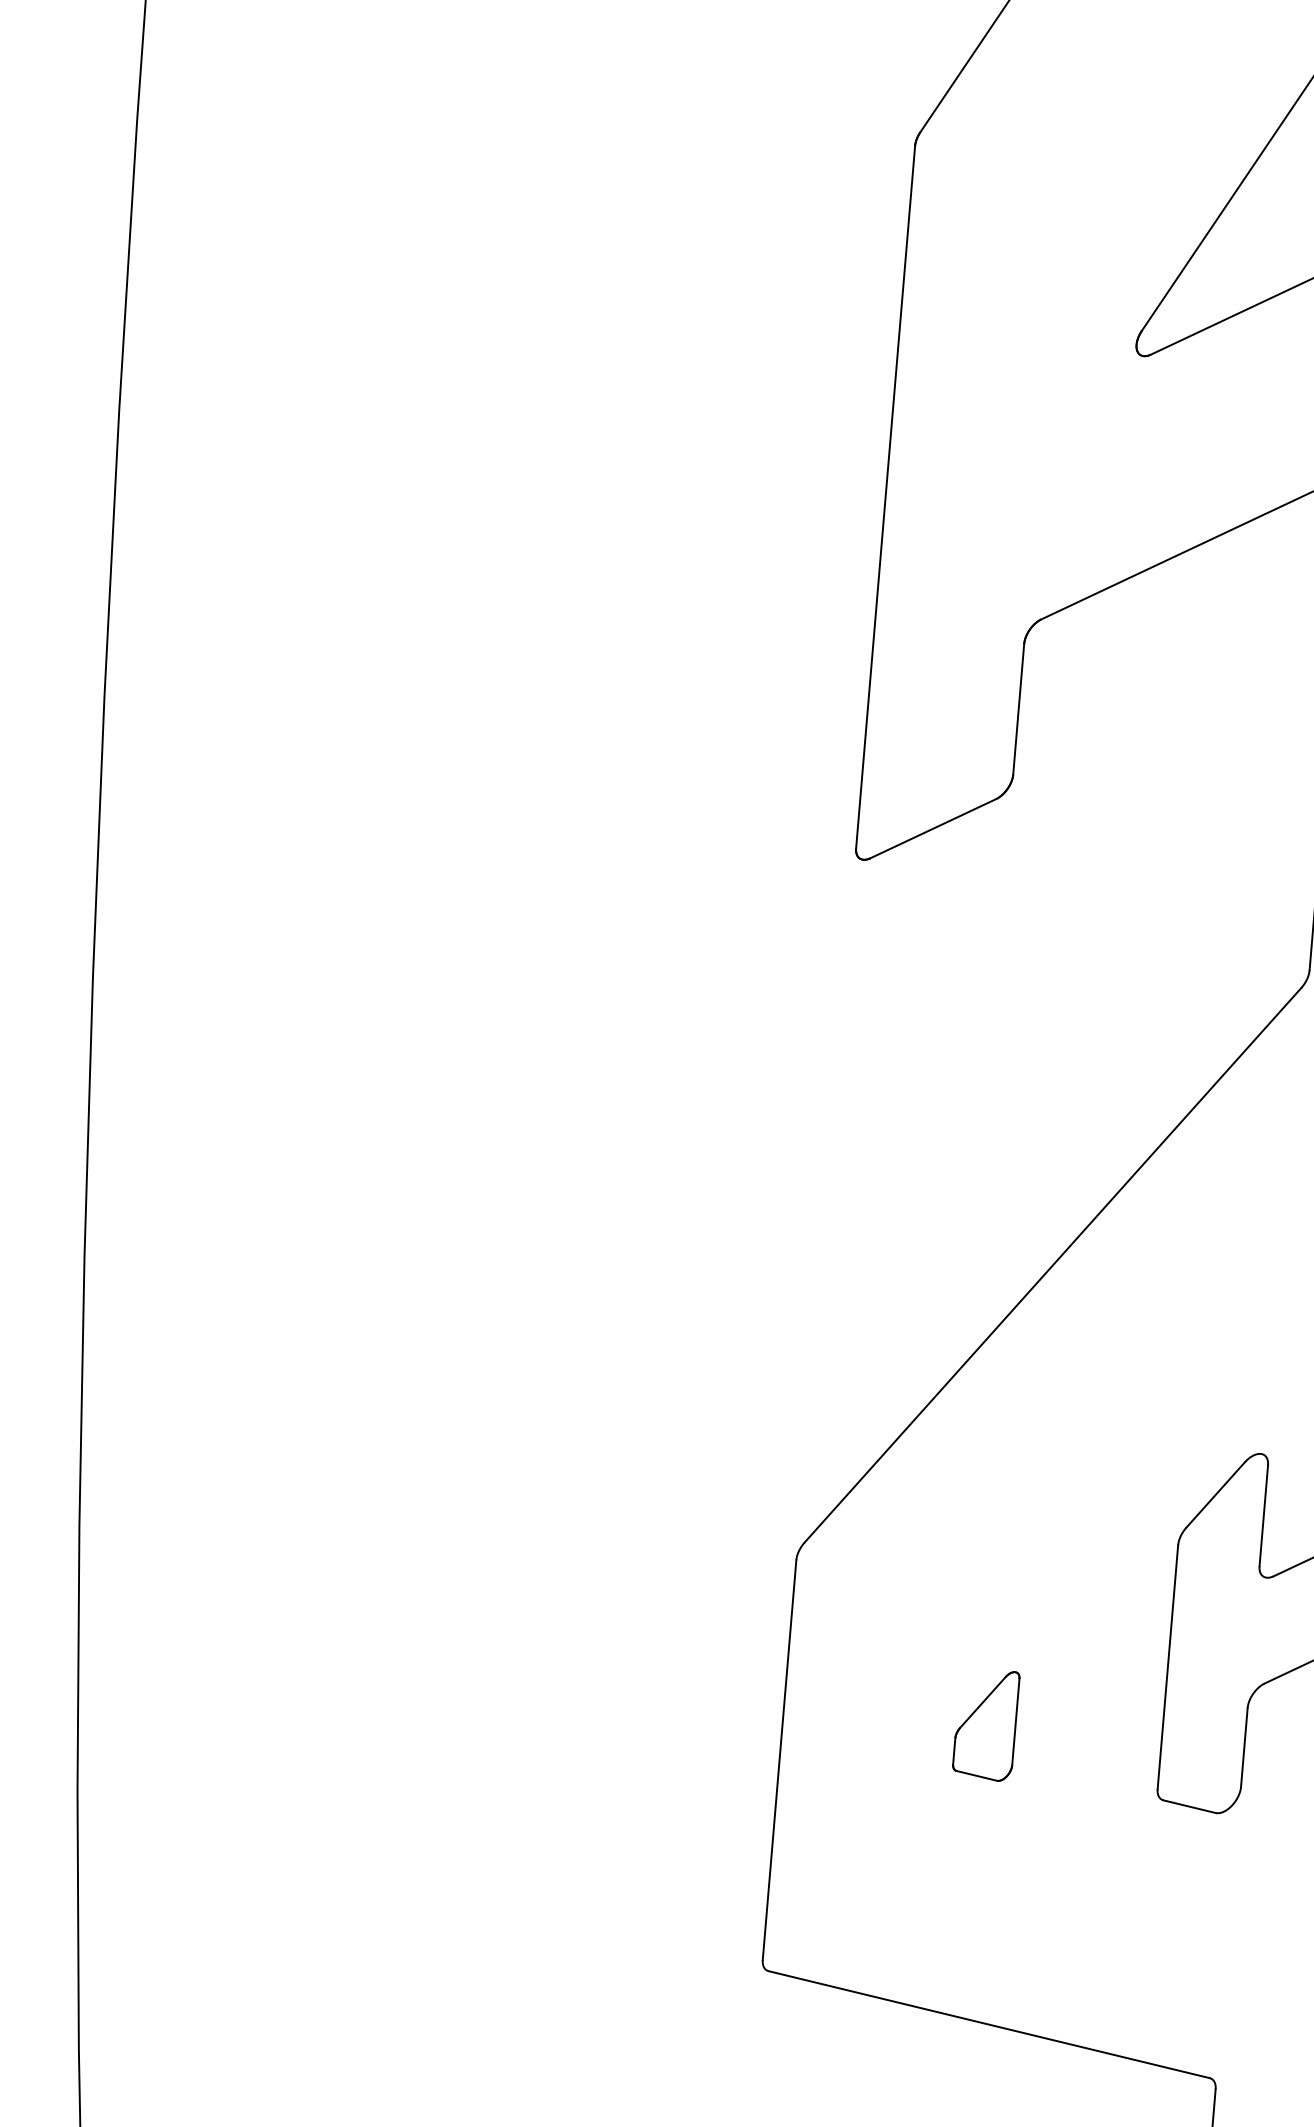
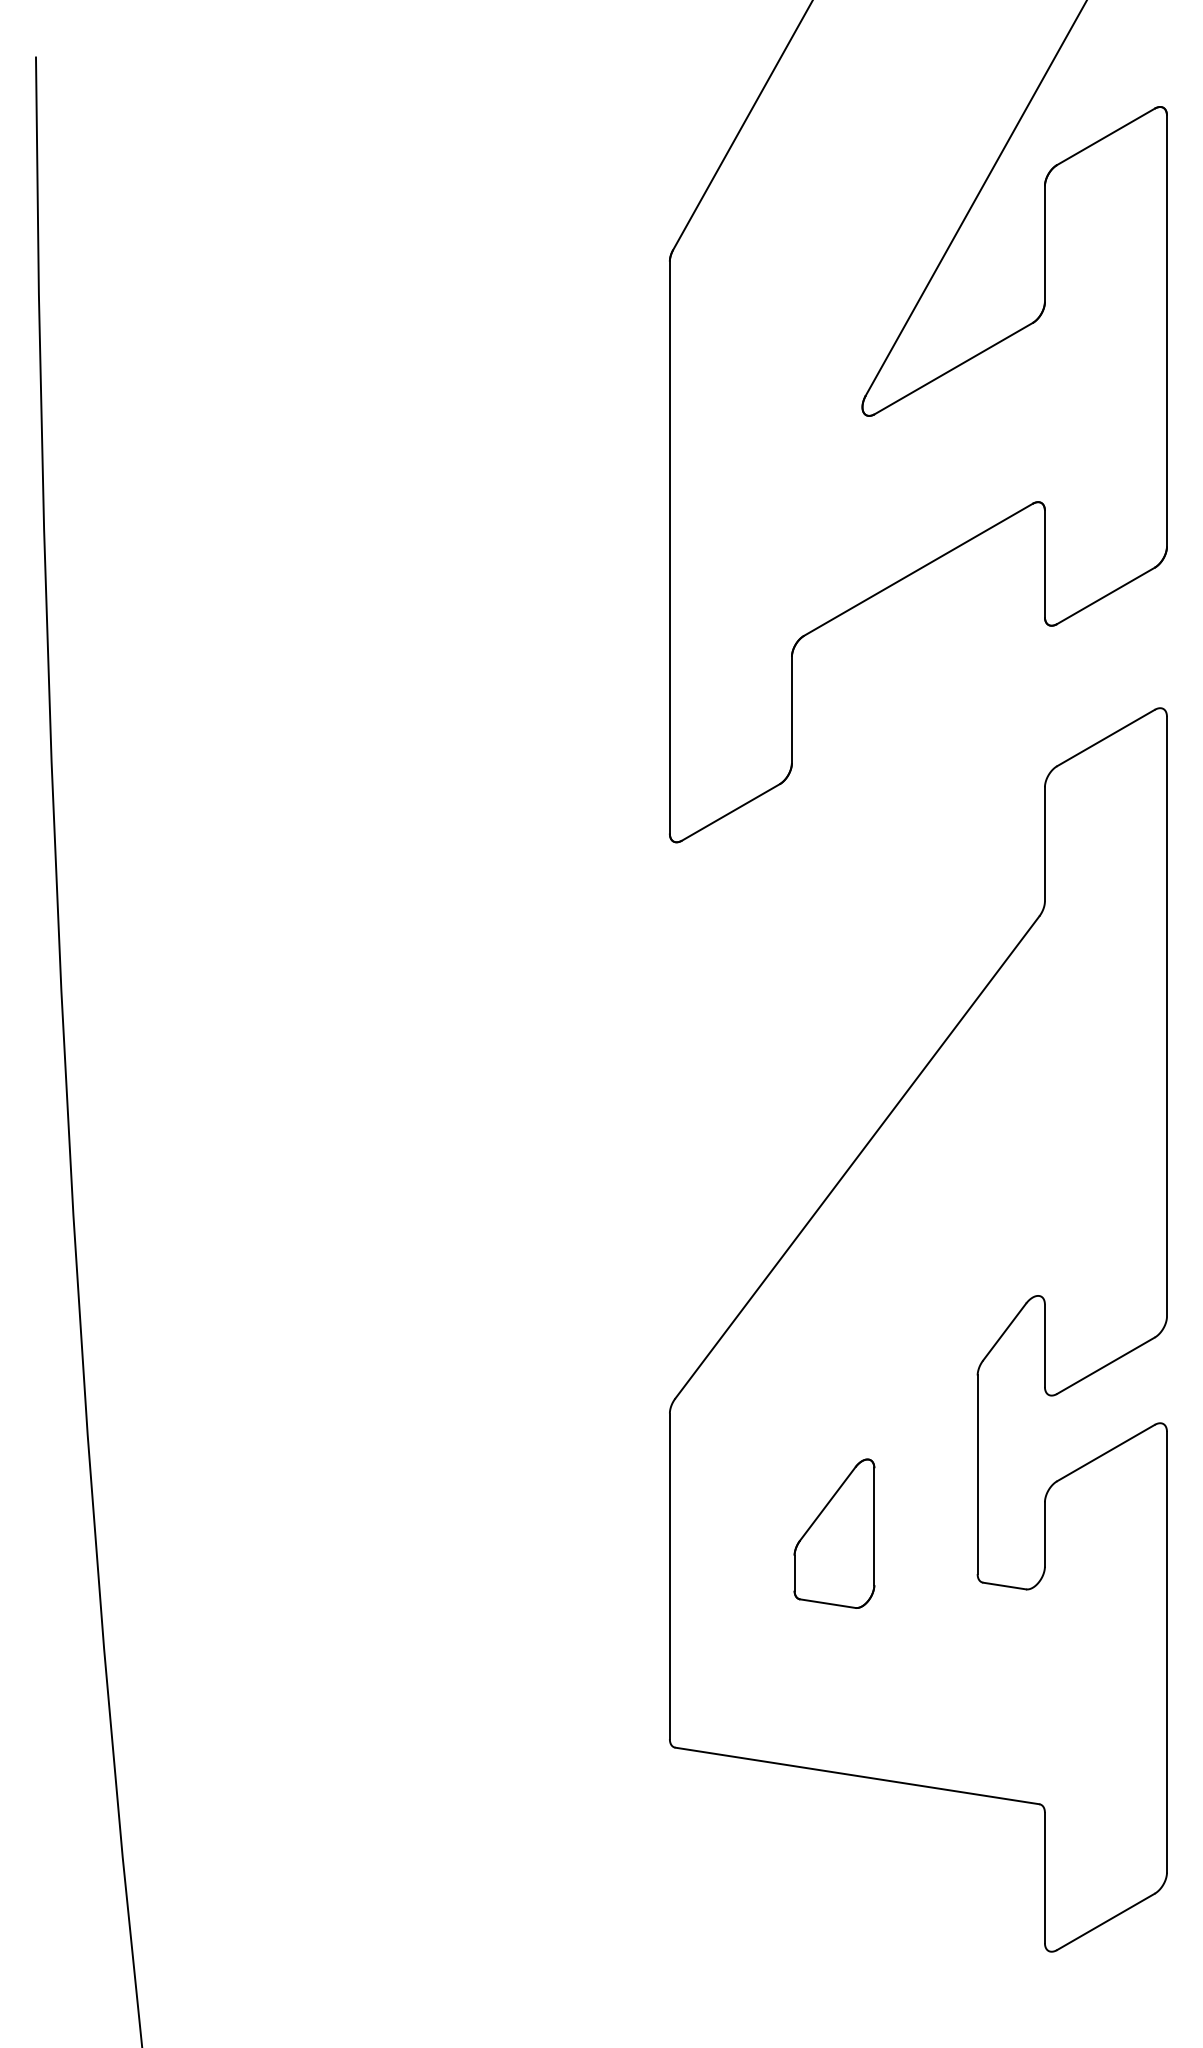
part: (986, 1724) -> (834, 1533), size x1.67

